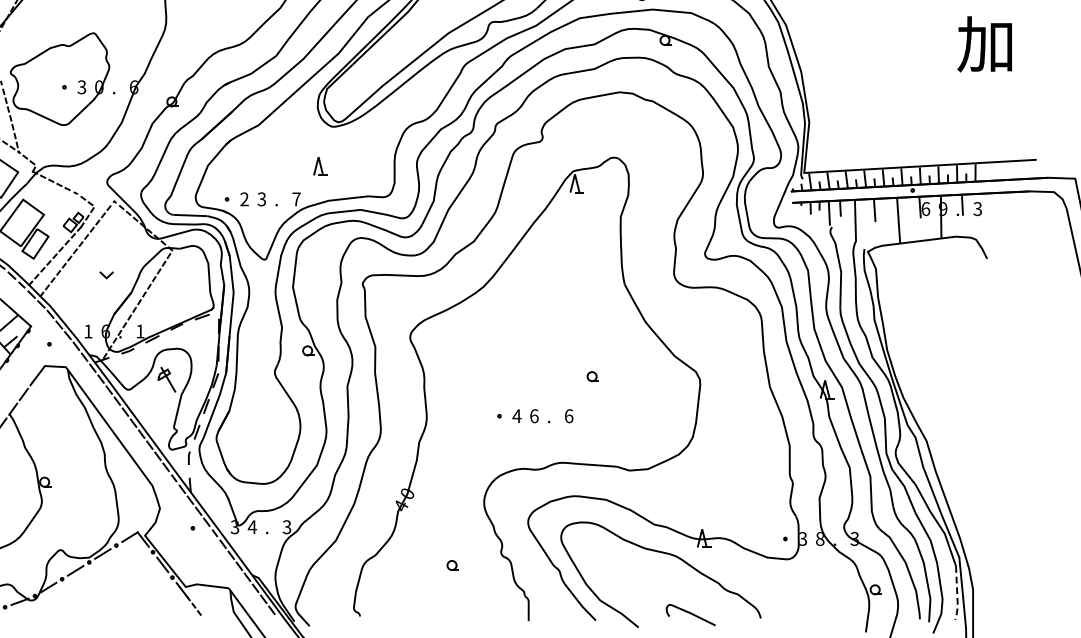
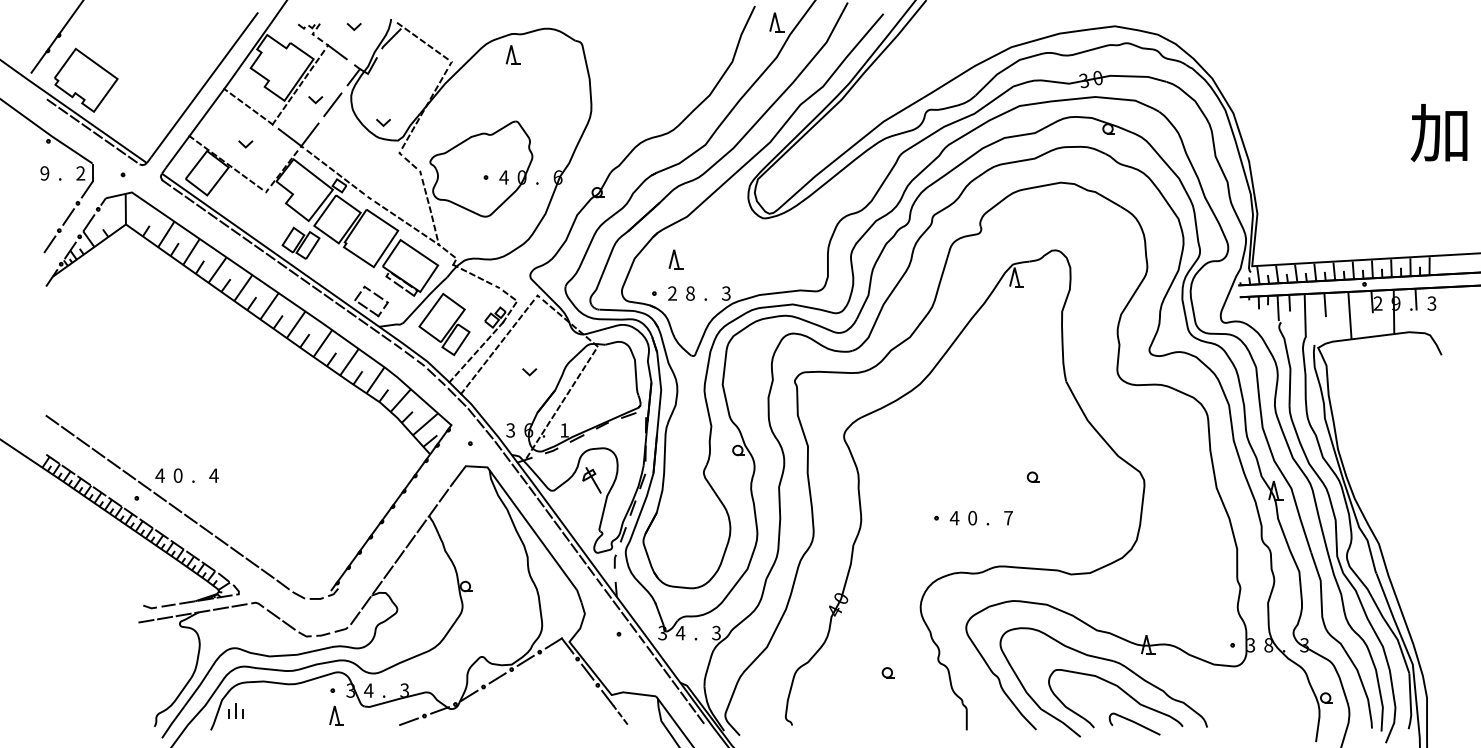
text: (81, 87) -> (503, 177), 3 -> 4
part: (319, 166) -> (675, 259), moved
text: (261, 199) -> (690, 293), 3 -> 8
text: (296, 199) -> (726, 293), 7 -> 3
text: (925, 208) -> (1377, 303), 6 -> 2
text: (88, 331) -> (510, 430), 1 -> 3
text: (568, 415) -> (1008, 517), 6 -> 7
text: (534, 416) -> (972, 518), 6 -> 0
curve: (679, 583) -> (1122, 691), added
line: (957, 595) -> (1410, 703), dashed -> solid

